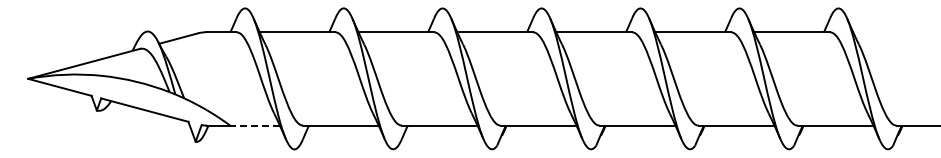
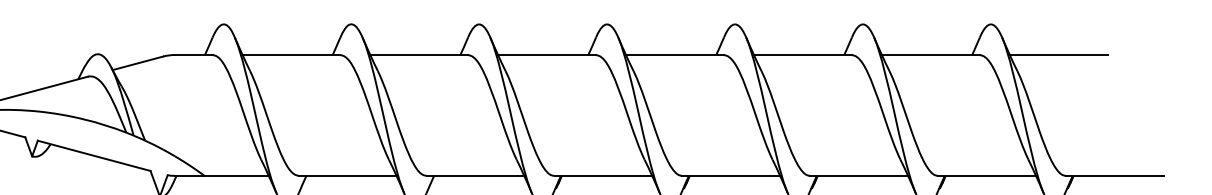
line: (890, 32) -> (1058, 55), added
line: (255, 125) -> (237, 175), dashed -> solid

